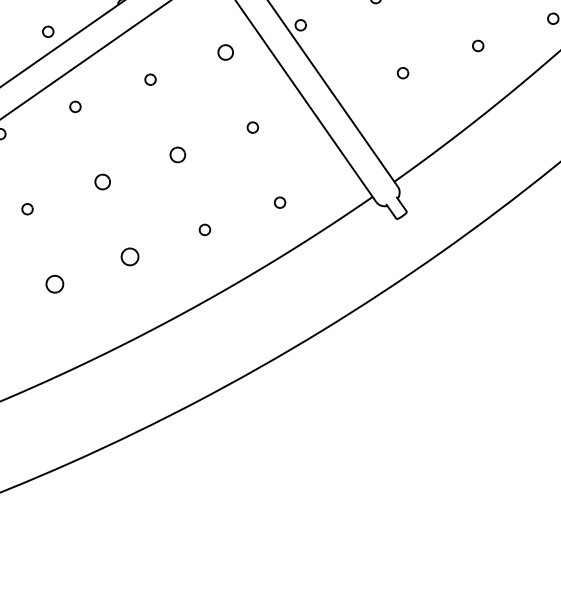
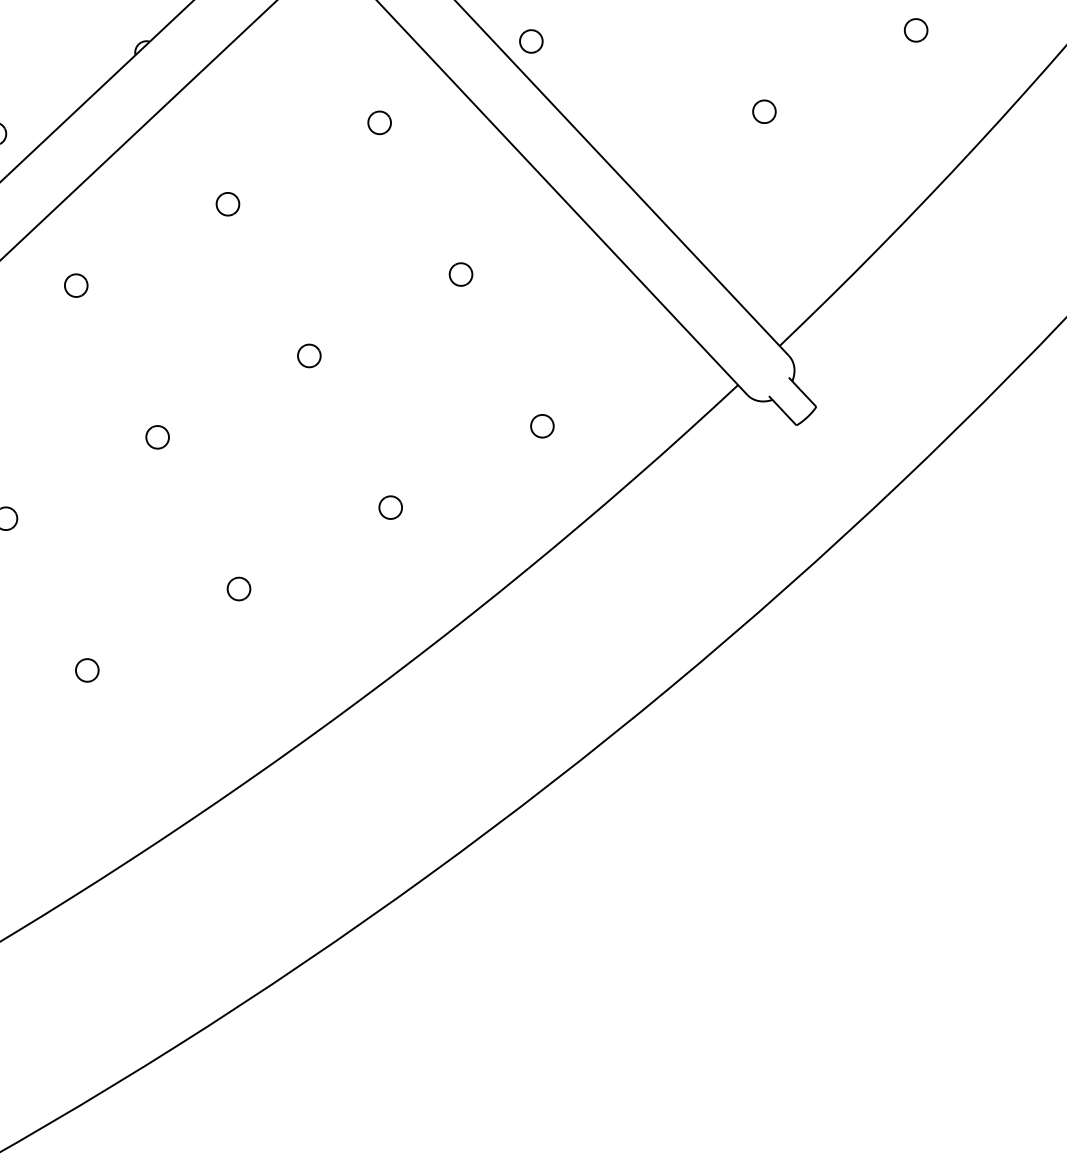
part: (225, 52) -> (379, 122), size x0.71
part: (177, 154) -> (308, 355), size x0.71
part: (102, 181) -> (157, 436), size x0.71
part: (129, 257) -> (238, 589), size x0.62
part: (54, 284) -> (86, 670), size x0.62

